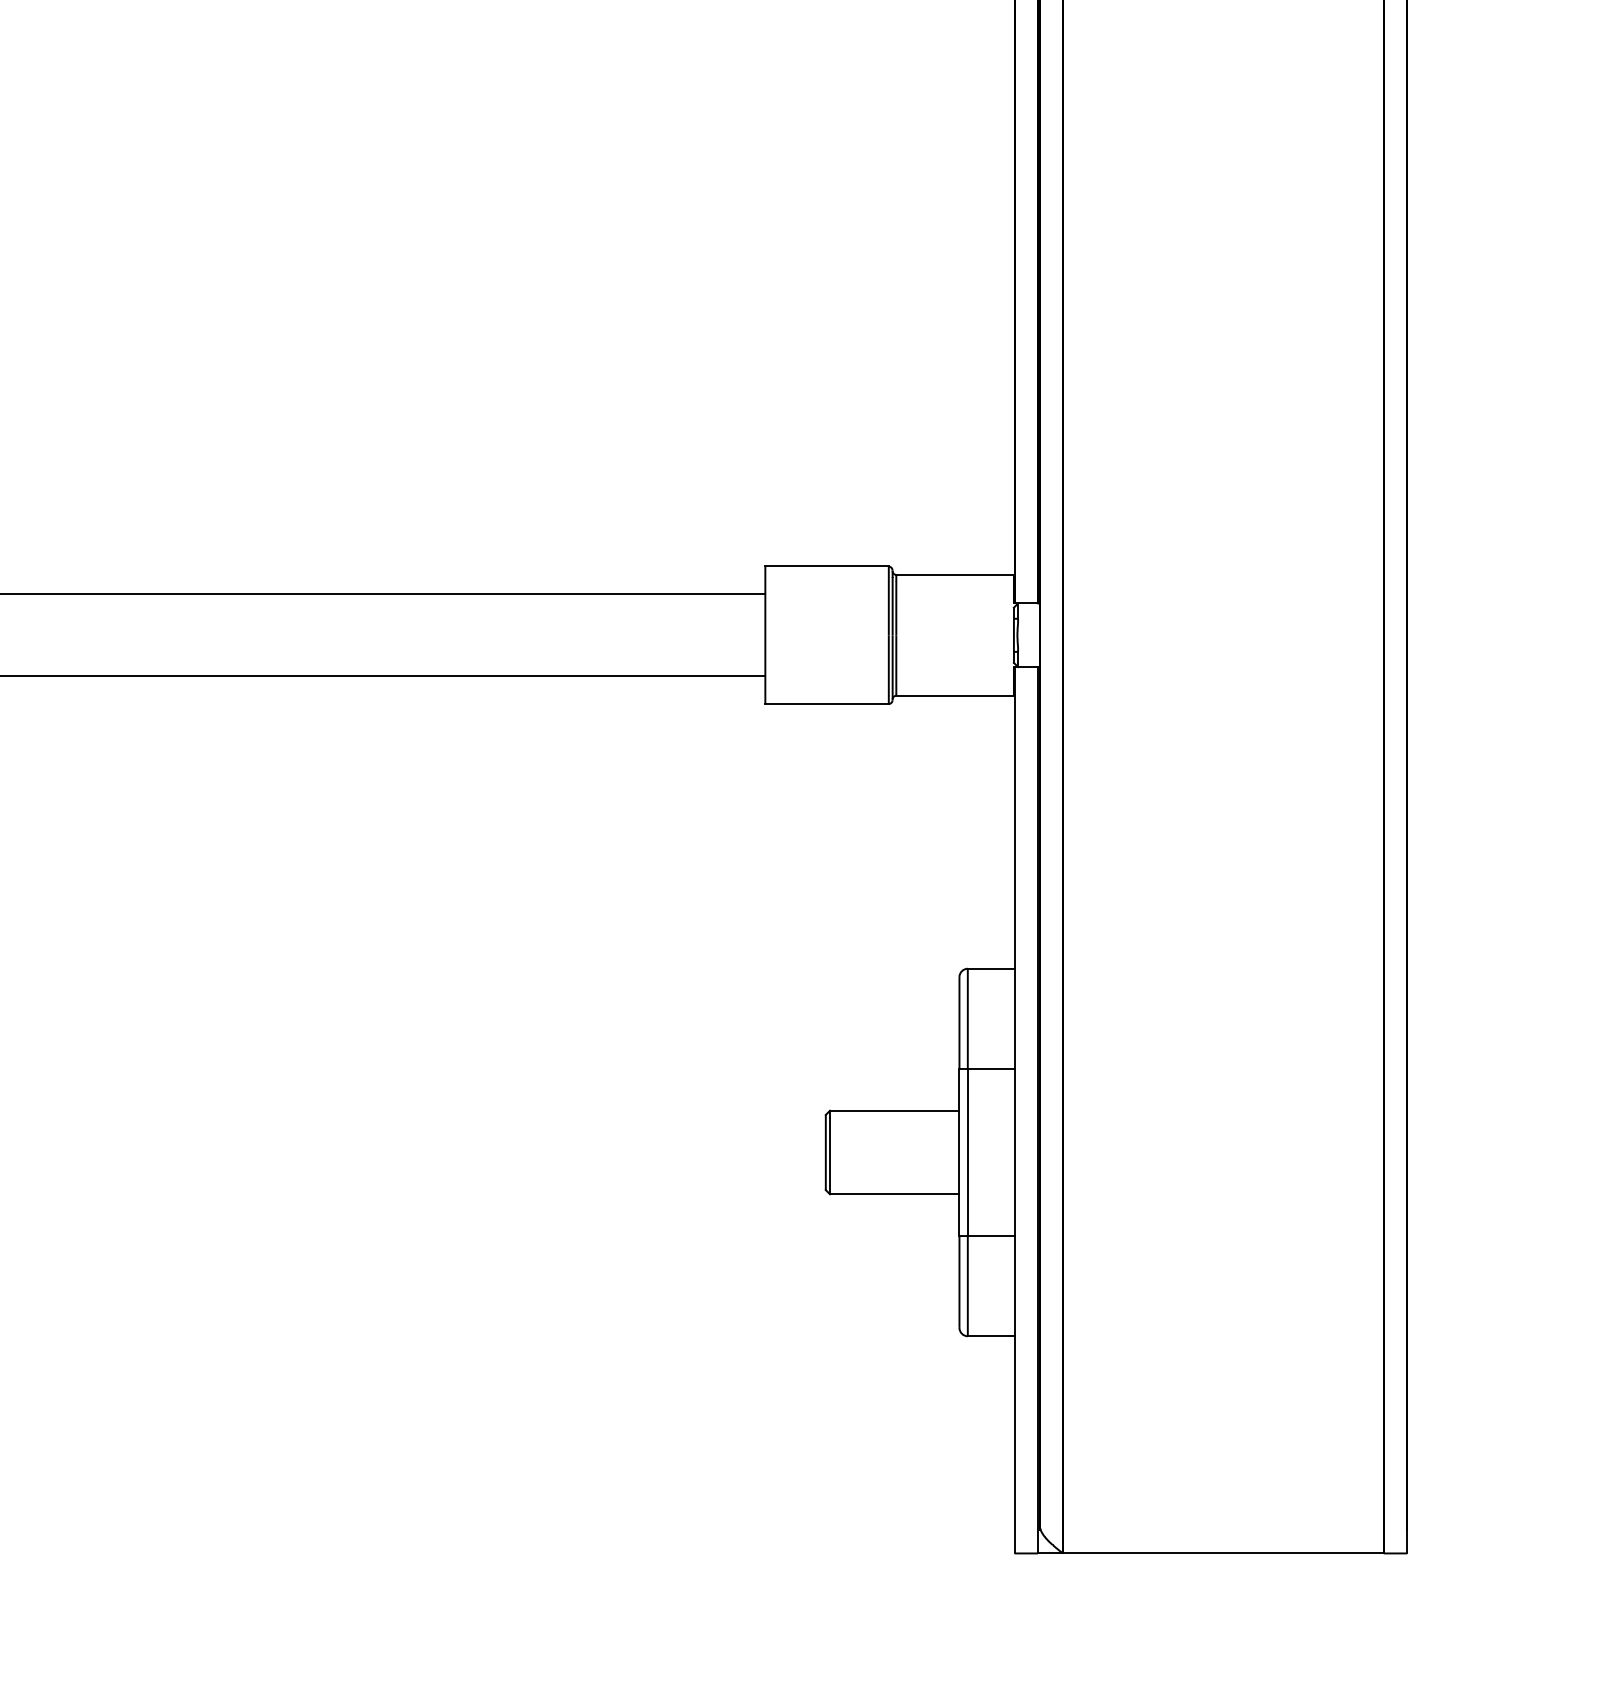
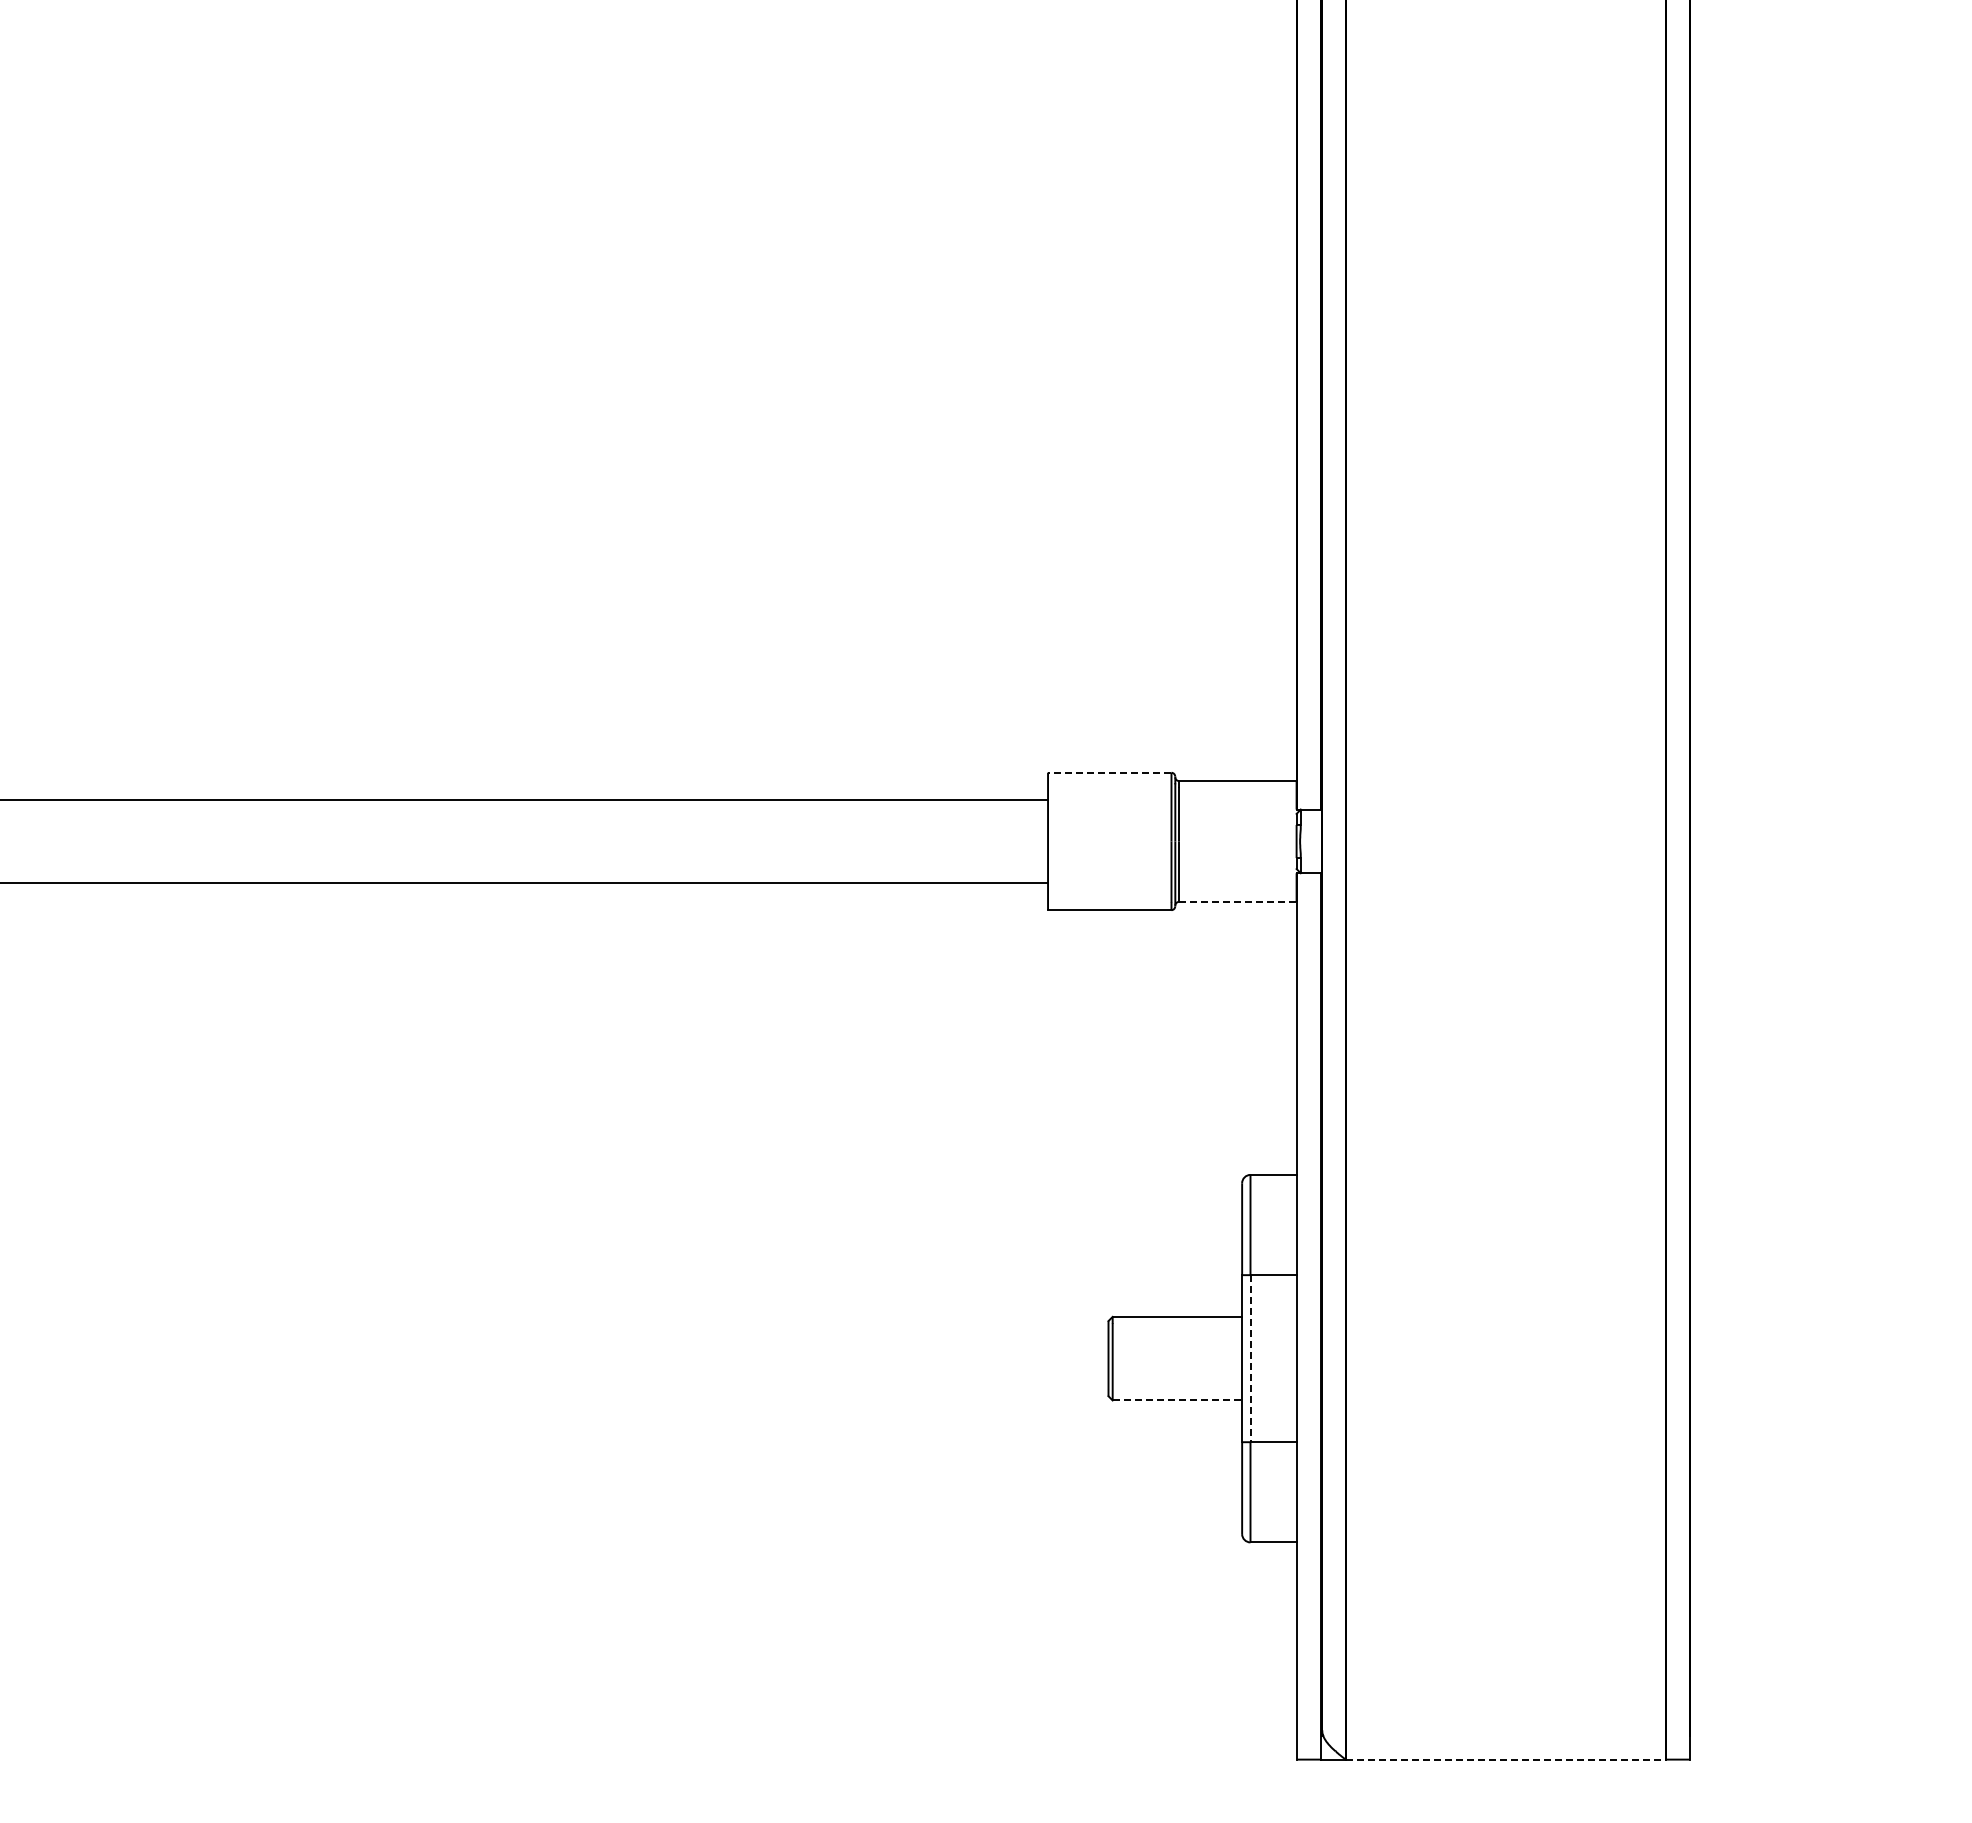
line: (826, 566) -> (1109, 772), solid -> dashed
line: (954, 695) -> (1237, 901), solid -> dashed
line: (967, 1152) -> (1250, 1358), solid -> dashed
line: (894, 1194) -> (1177, 1400), solid -> dashed
line: (1223, 1553) -> (1506, 1759), solid -> dashed

